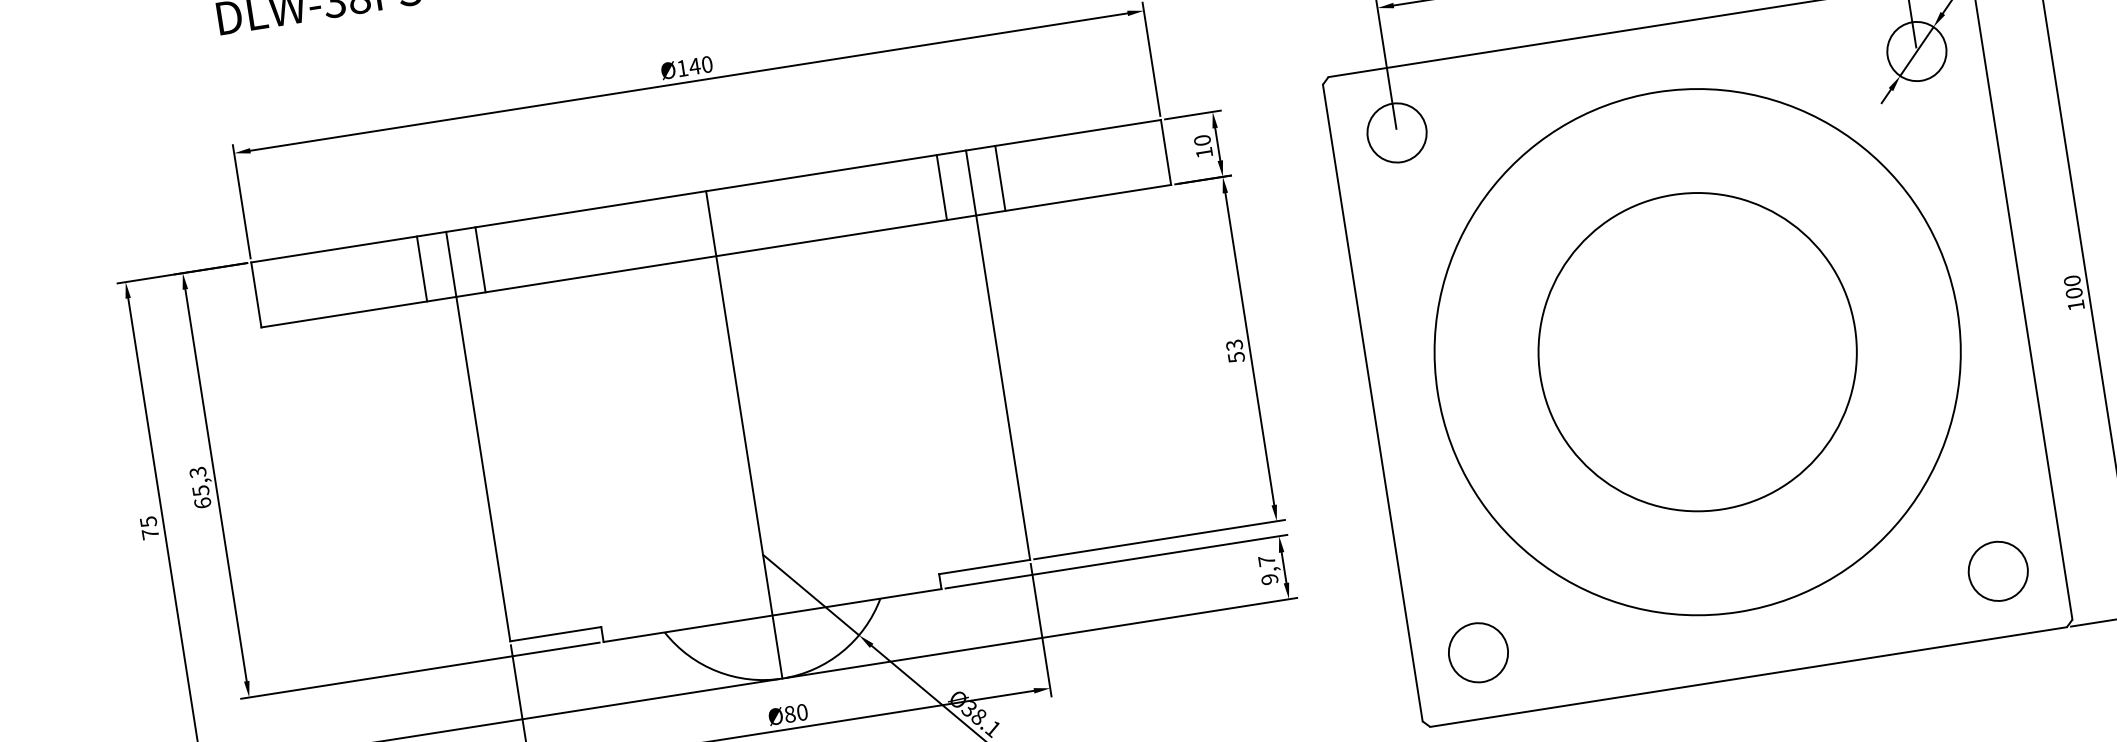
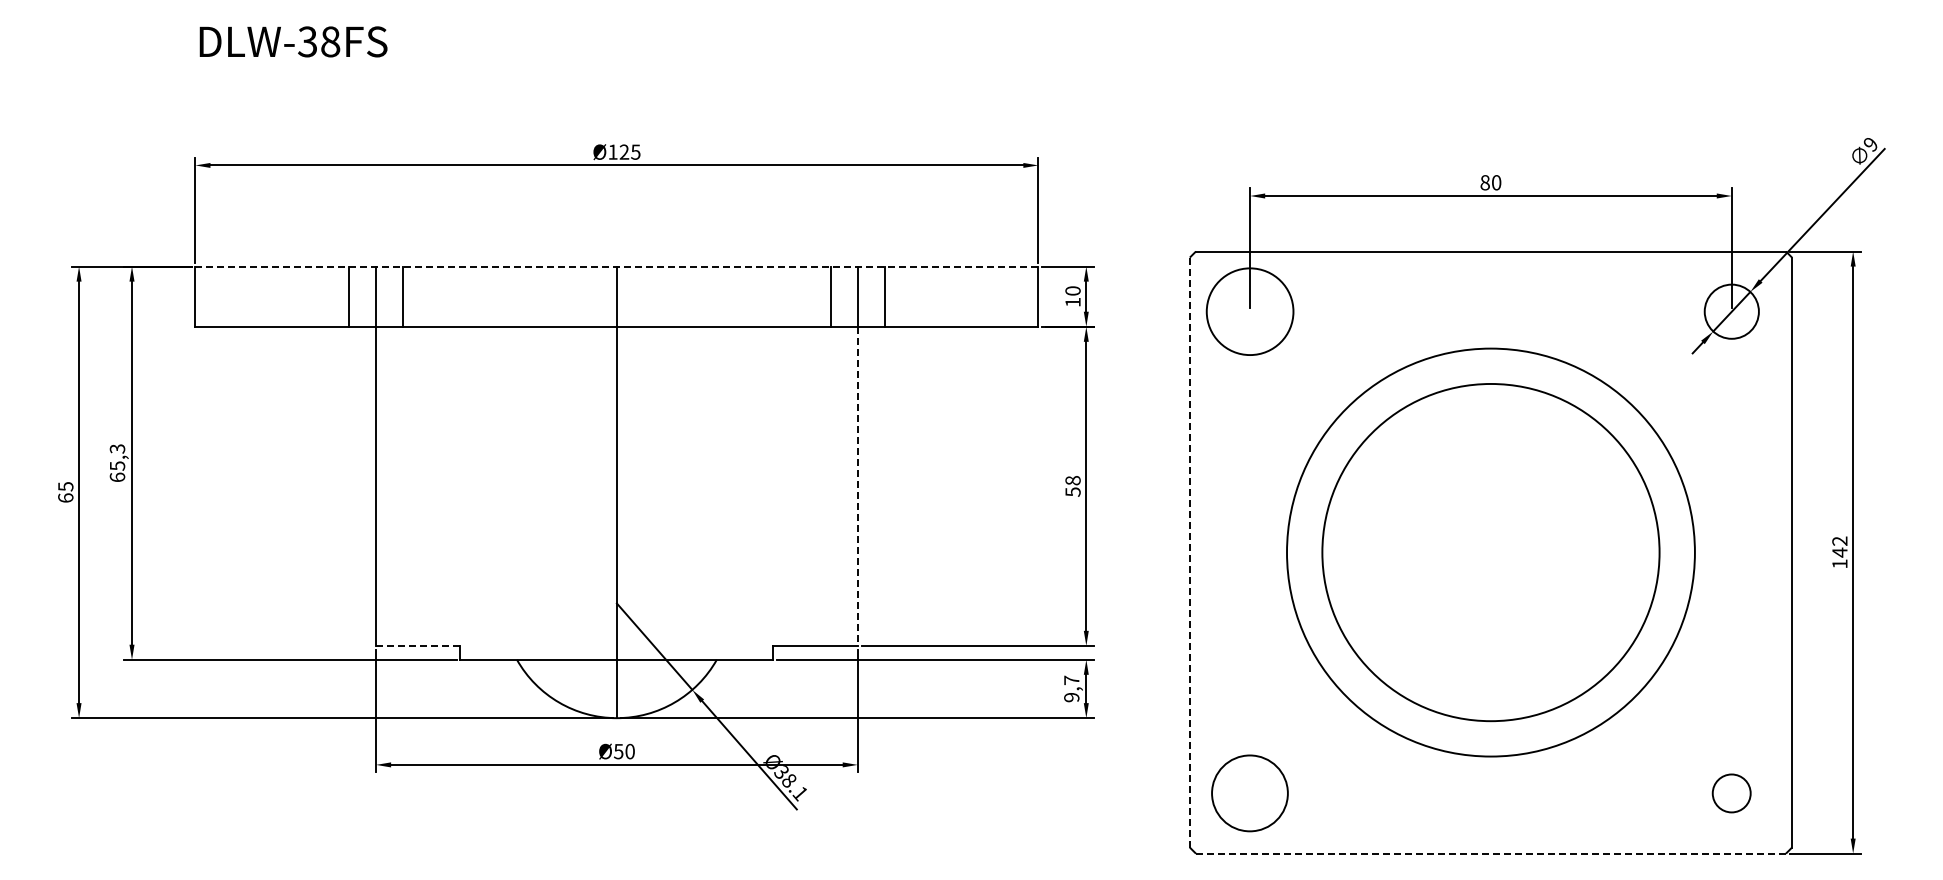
text: (700, 64) -> (629, 151), Ø140 -> Ø125
circle: (1397, 132) -> (1250, 311), size x1.6
line: (705, 191) -> (616, 266), solid -> dashed
text: (2072, 286) -> (1839, 546), 100 -> 142
text: (1233, 345) -> (1072, 480), 53 -> 58
circle: (1697, 352) -> (1490, 552), size x0.7
circle: (1697, 352) -> (1490, 552), size x1.4
line: (1002, 387) -> (857, 486), solid -> dashed
line: (1372, 403) -> (1189, 552), solid -> dashed
text: (150, 533) -> (65, 497), 75 -> 65
circle: (1997, 571) -> (1731, 793), size x0.7
line: (554, 633) -> (417, 645), solid -> dashed
circle: (1478, 652) -> (1250, 793), size x1.4
line: (1748, 676) -> (1490, 853), solid -> dashed
text: (789, 714) -> (618, 751), Ø80 -> Ø50

